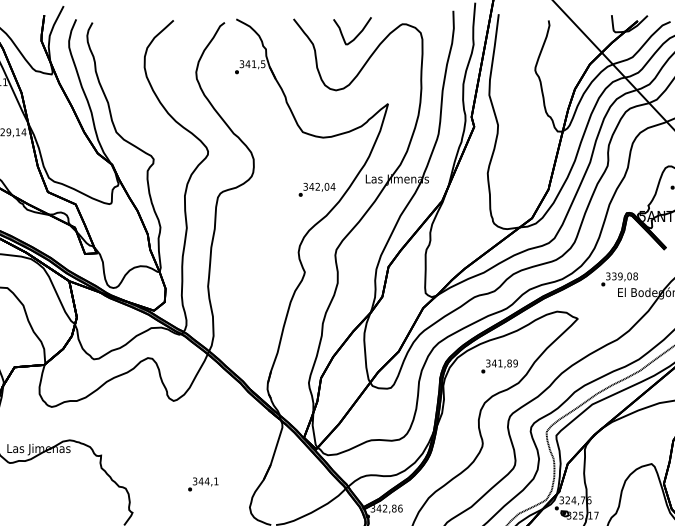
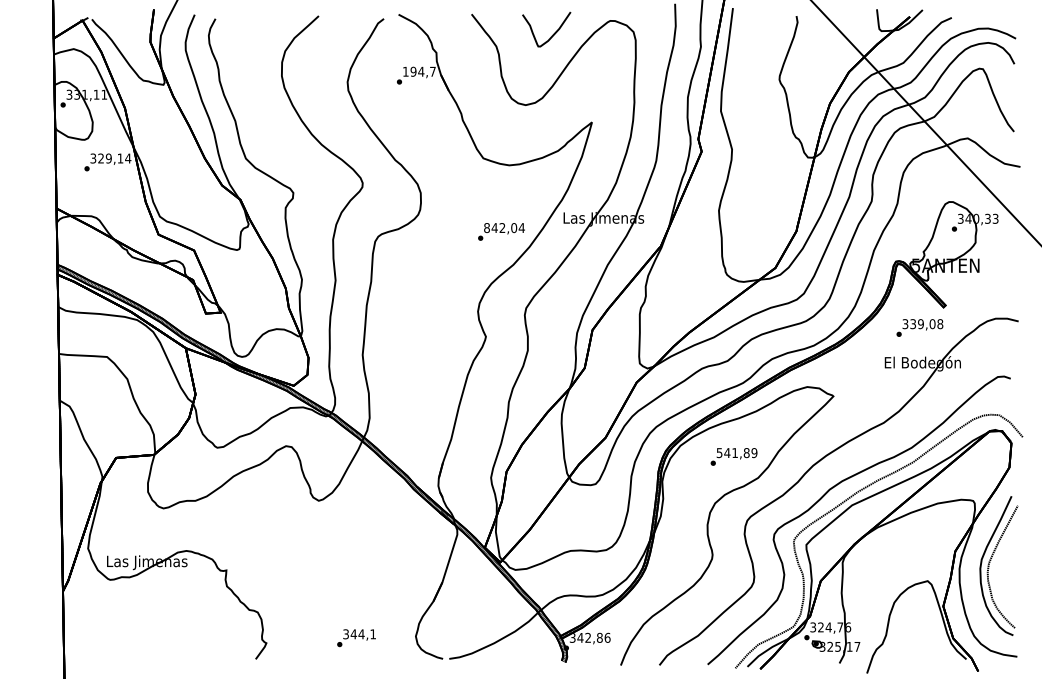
text: (252, 63) -> (419, 71), 341,5 -> 194,7
text: (305, 186) -> (486, 227), 342,04 -> 842,04
text: (619, 279) -> (919, 327), moved
text: (488, 363) -> (719, 452), 341,89 -> 541,89
text: (203, 484) -> (356, 638), moved

